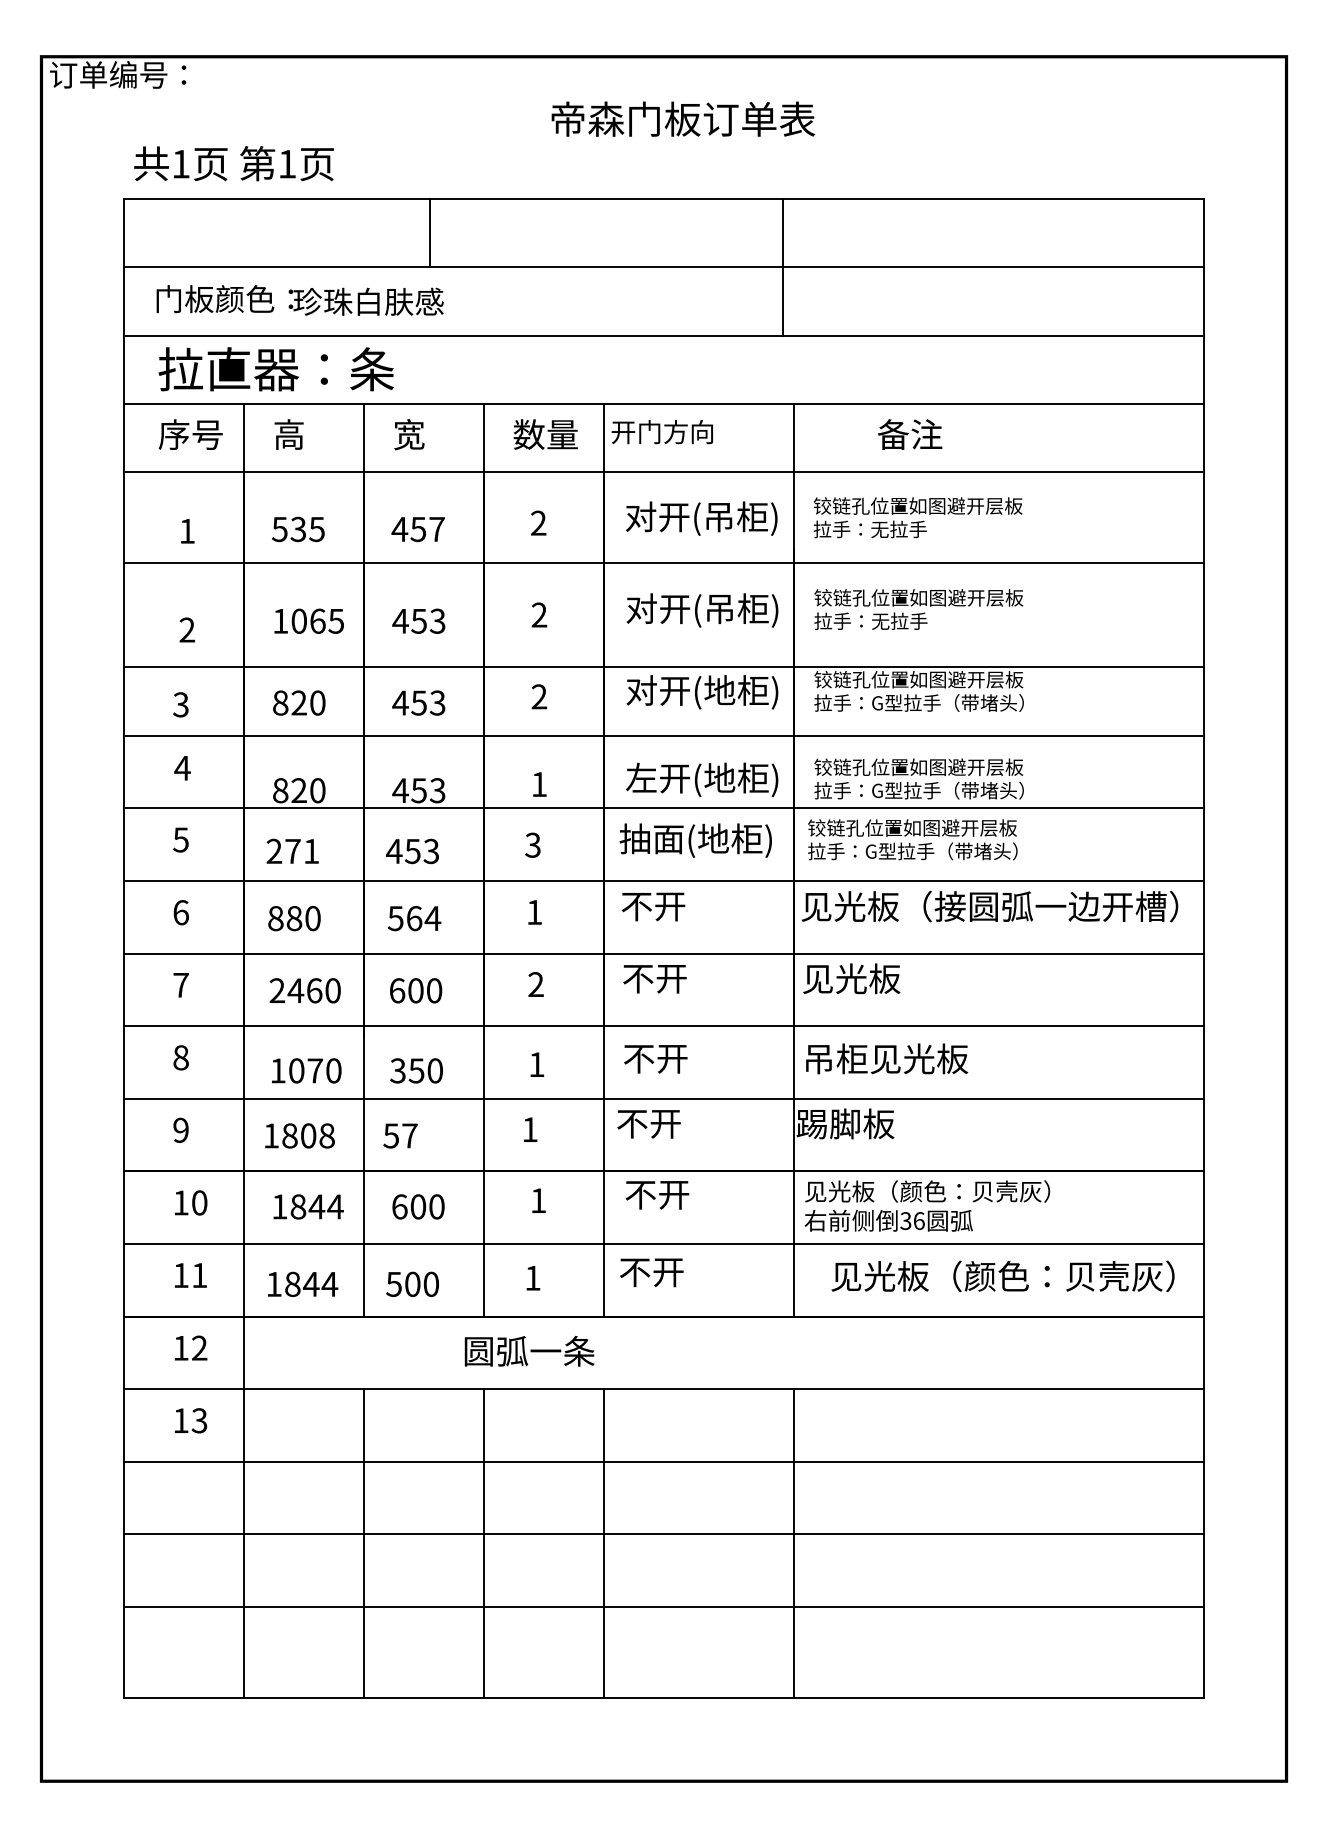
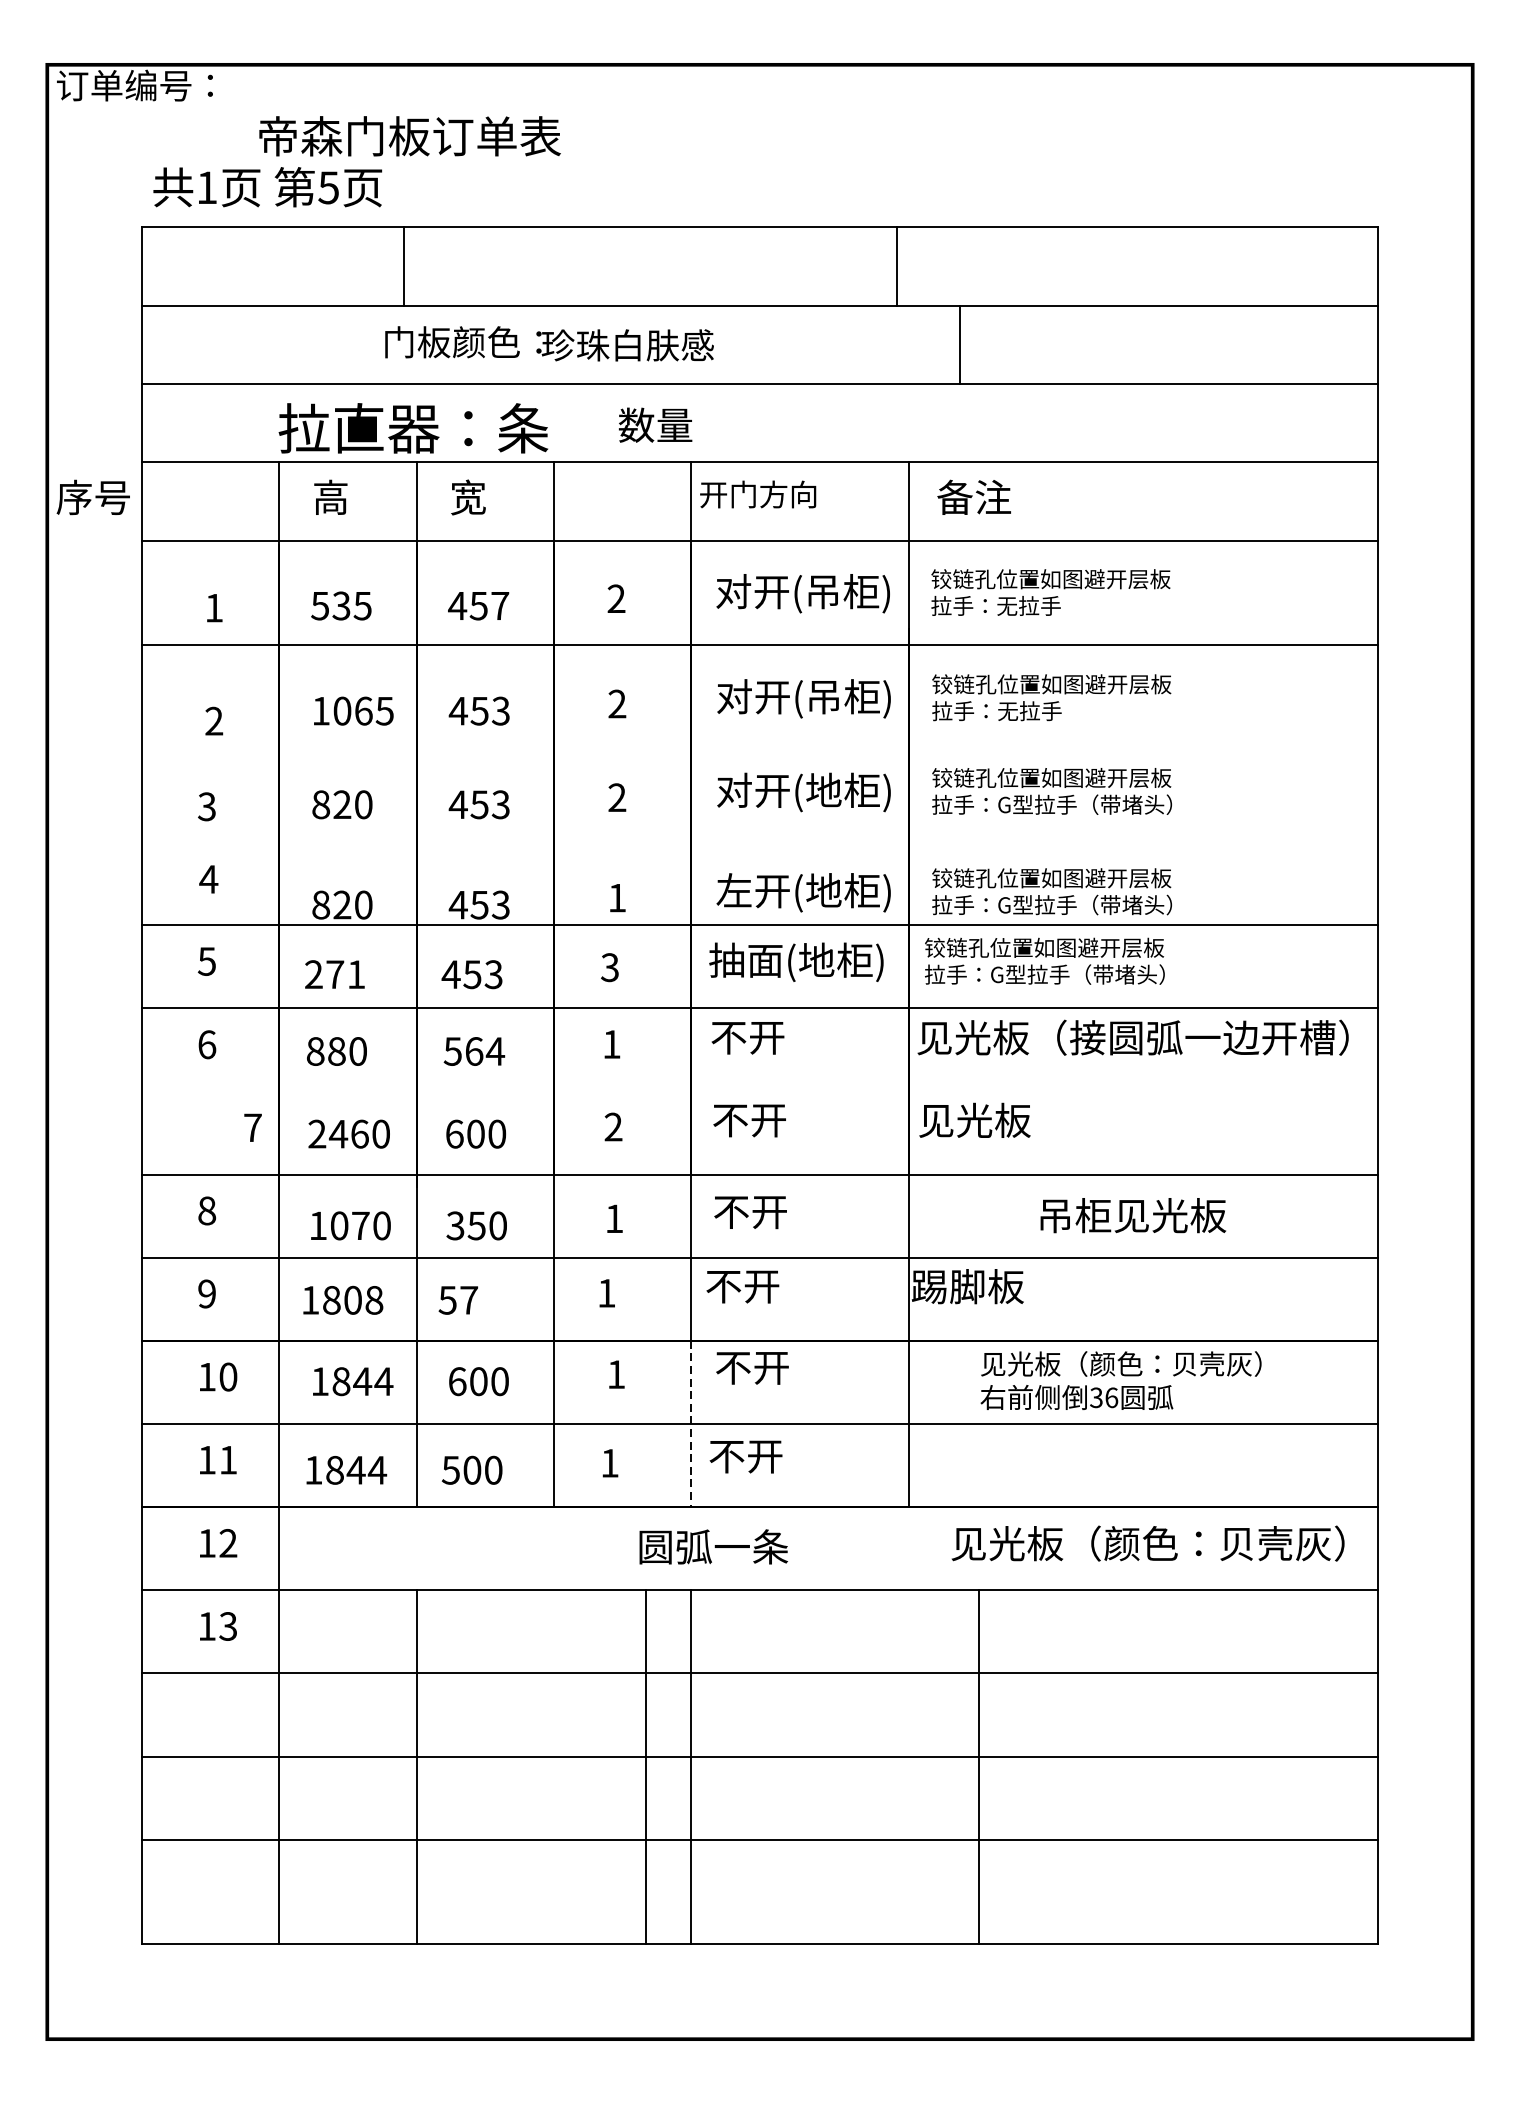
text: (683, 118) -> (410, 135), moved
text: (287, 164) -> (328, 188), 1 -> 5
line: (429, 232) -> (403, 266), moved
text: (299, 300) -> (548, 343), moved
line: (783, 301) -> (959, 345), moved
text: (275, 369) -> (412, 428), moved
text: (190, 434) -> (93, 497), moved
text: (545, 434) -> (655, 425), moved
text: (910, 434) -> (974, 497), moved
line: (663, 667) -> (759, 764), removed
line: (663, 735) -> (759, 841), removed
line: (663, 953) -> (759, 1091), removed
text: (180, 985) -> (252, 1128), moved
text: (887, 1058) -> (1133, 1215), moved
text: (927, 1205) -> (1121, 1380), moved
line: (604, 1243) -> (691, 1423), solid -> dashed
text: (1002, 1276) -> (1147, 1543), moved
text: (529, 1351) -> (713, 1547), moved
line: (484, 1543) -> (646, 1766), moved
line: (794, 1543) -> (979, 1766), moved

